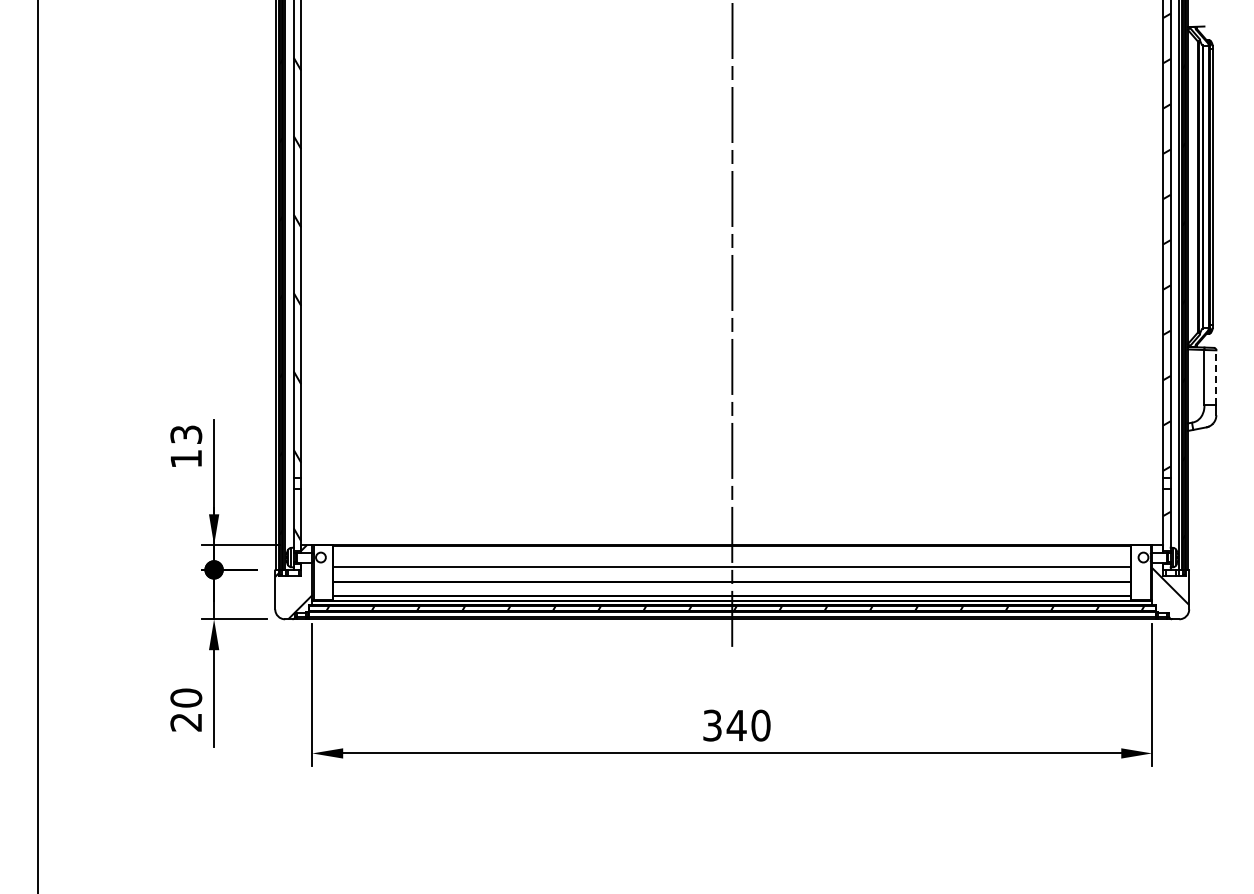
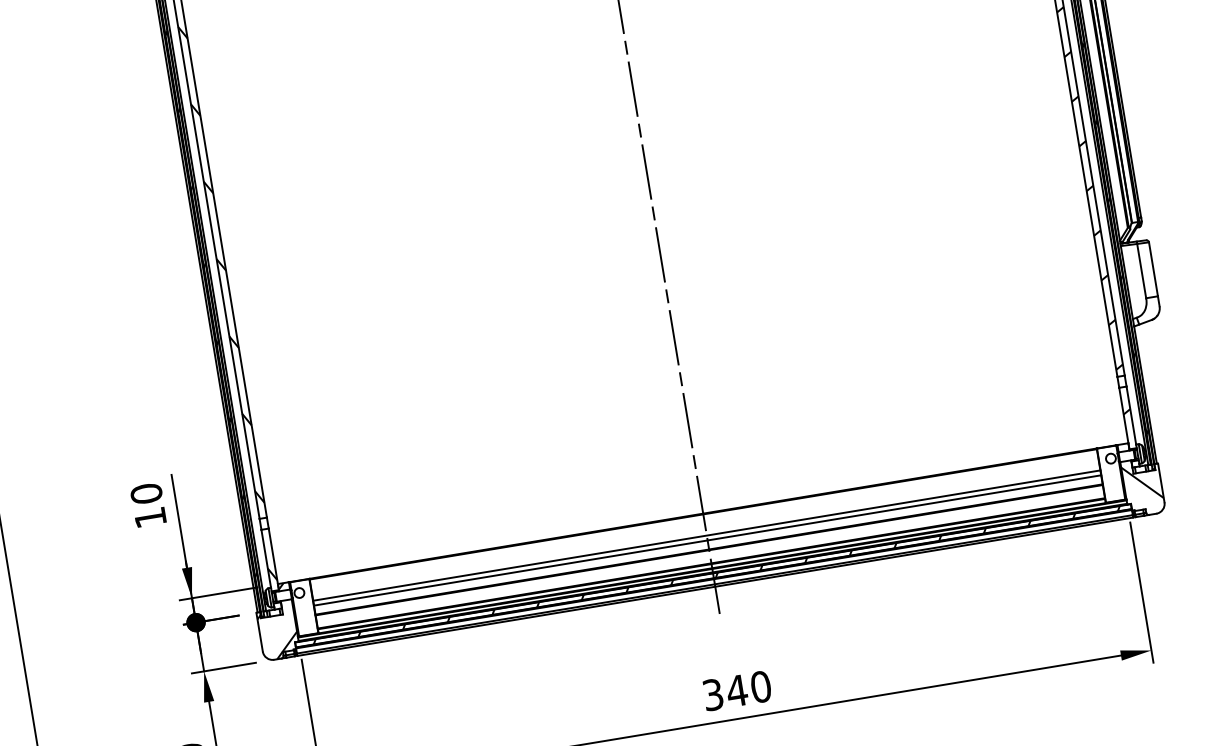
line: (1216, 377) -> (1153, 269), dashed -> solid
text: (186, 434) -> (146, 493), 13 -> 10
line: (732, 572) -> (707, 540), added

